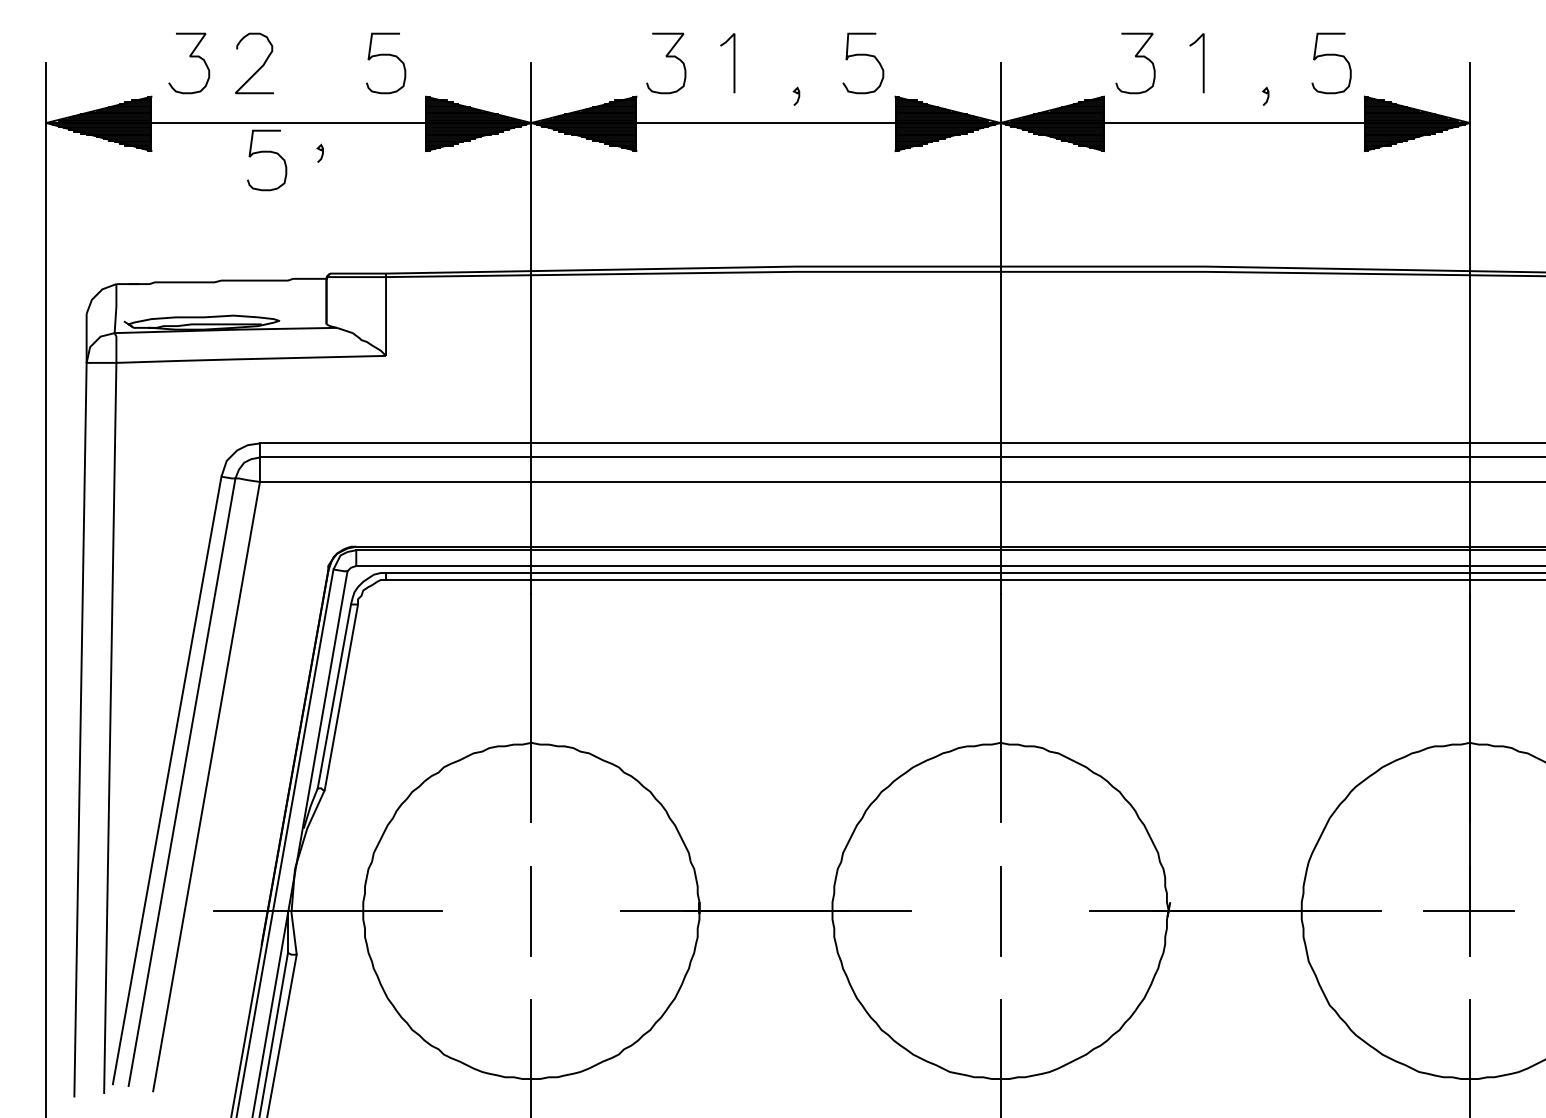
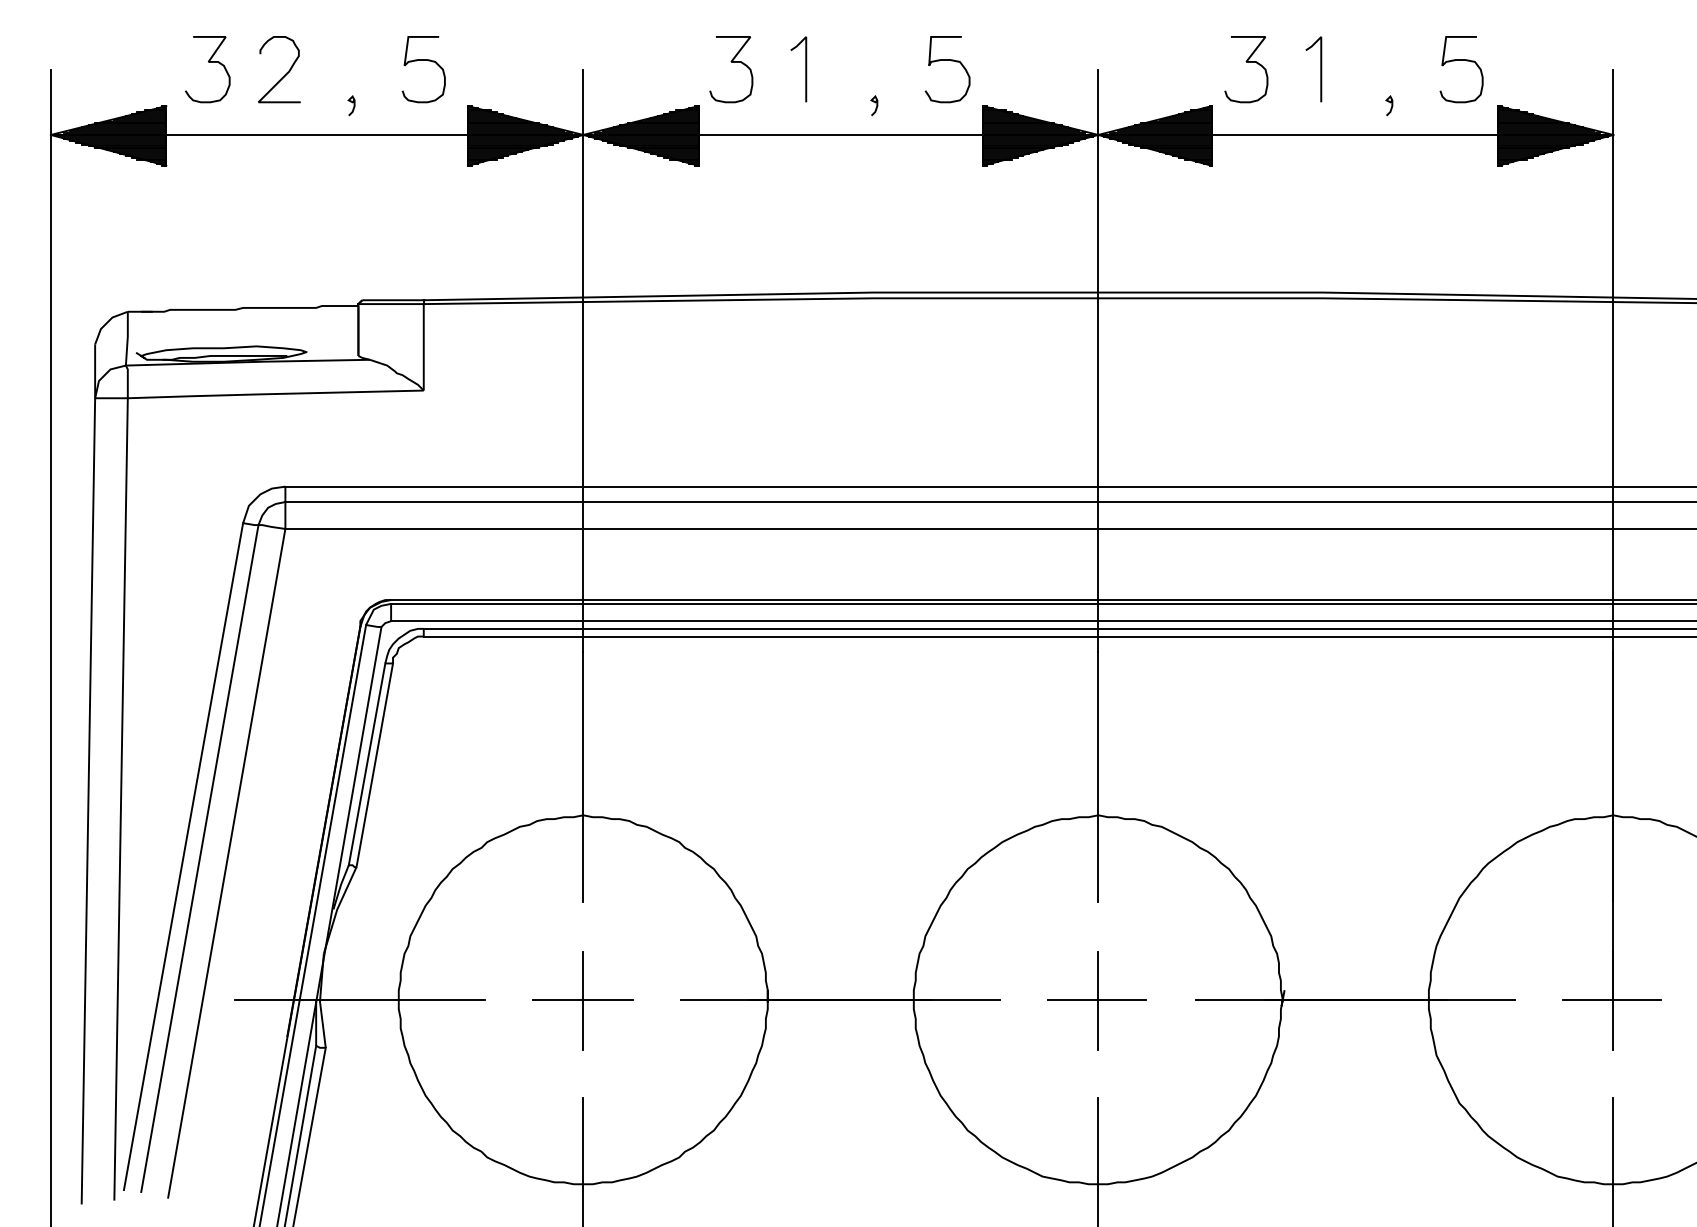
curve: (319, 150) -> (350, 102), moved
curve: (267, 152) -> (293, 167), removed
line: (530, 910) -> (582, 999), added
line: (999, 910) -> (1097, 999), added

